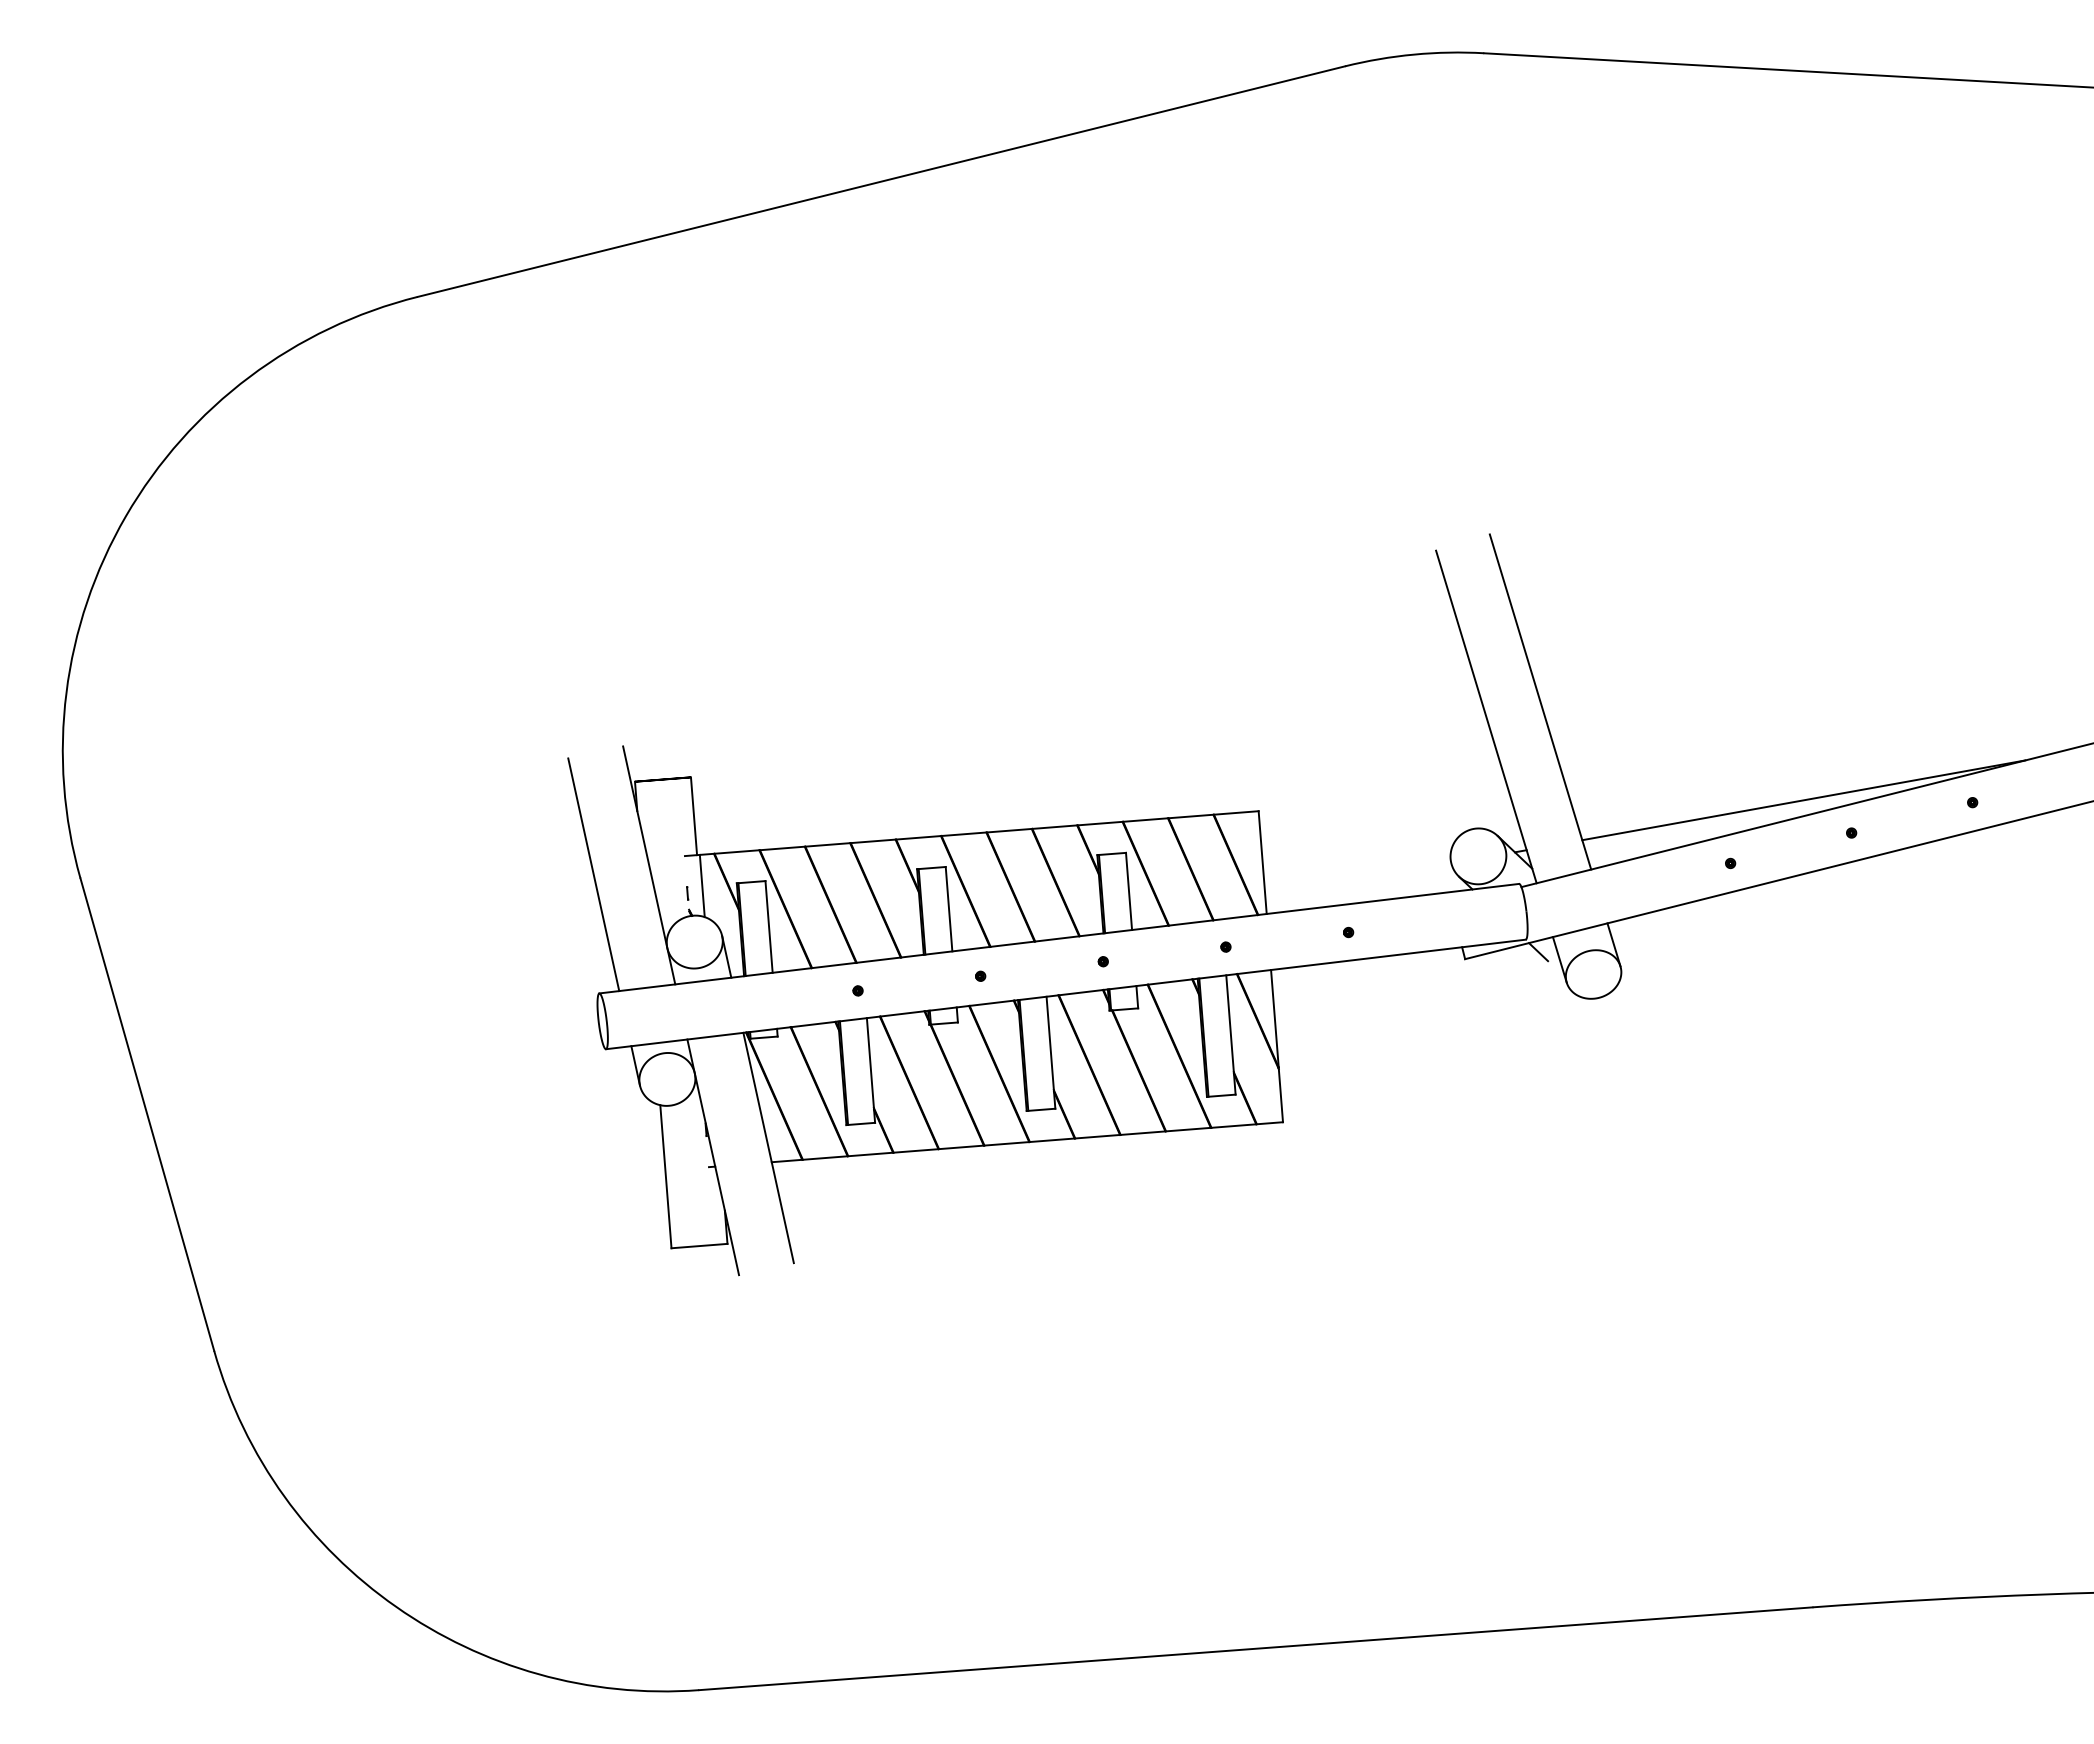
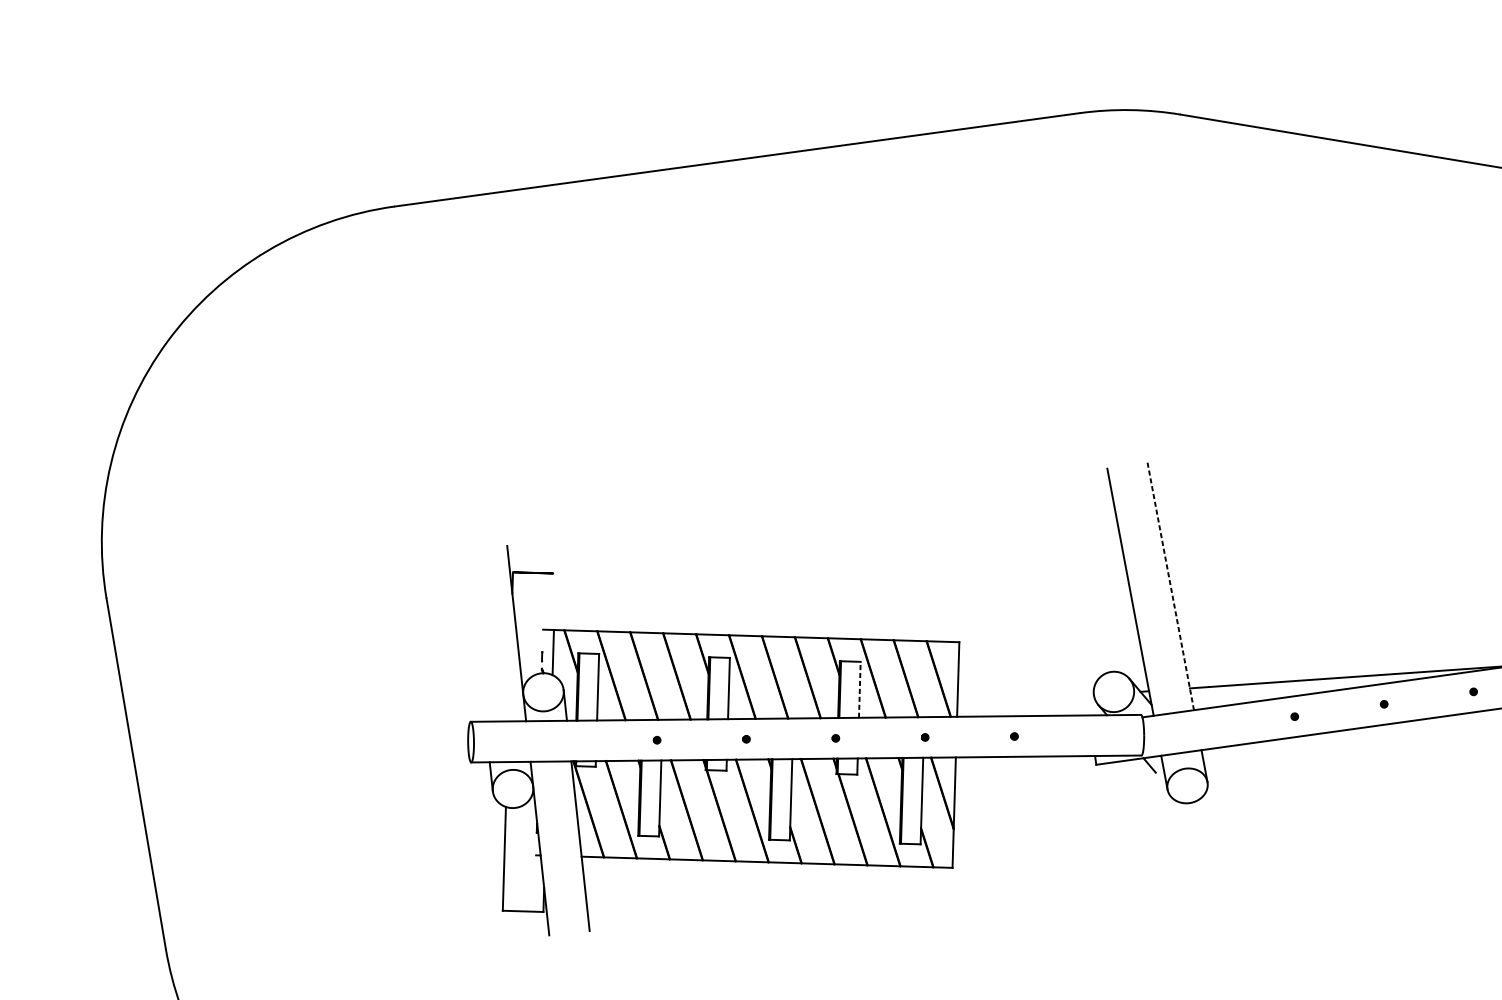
line: (1540, 701) -> (1170, 585), solid -> dashed
line: (693, 816) -> (552, 601), removed
line: (593, 874) -> (475, 635), removed
line: (1129, 891) -> (860, 689), solid -> dashed

